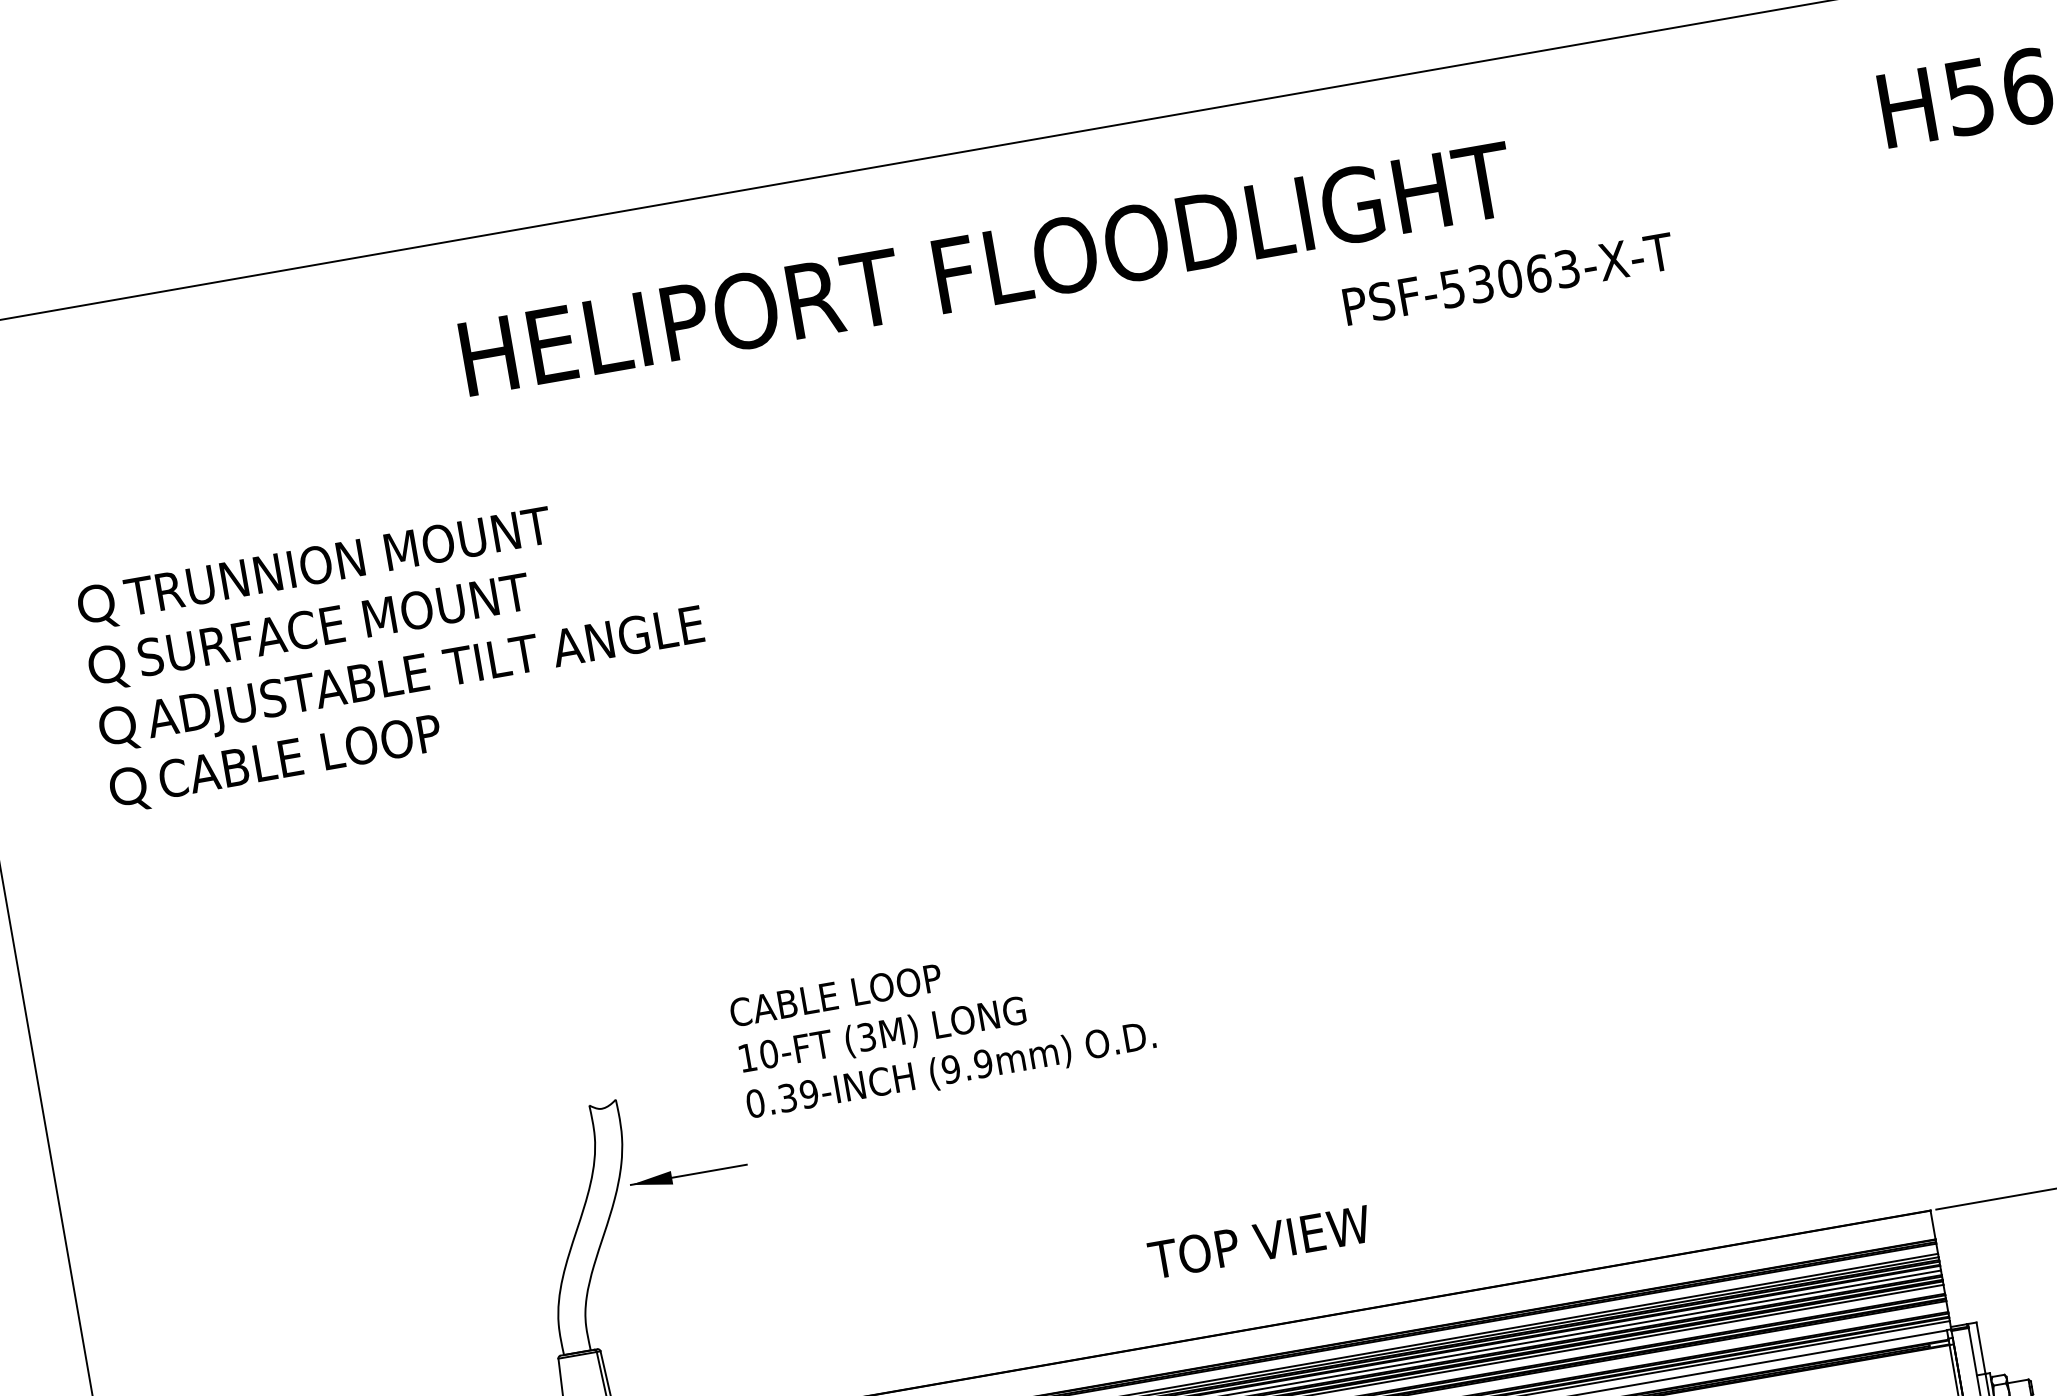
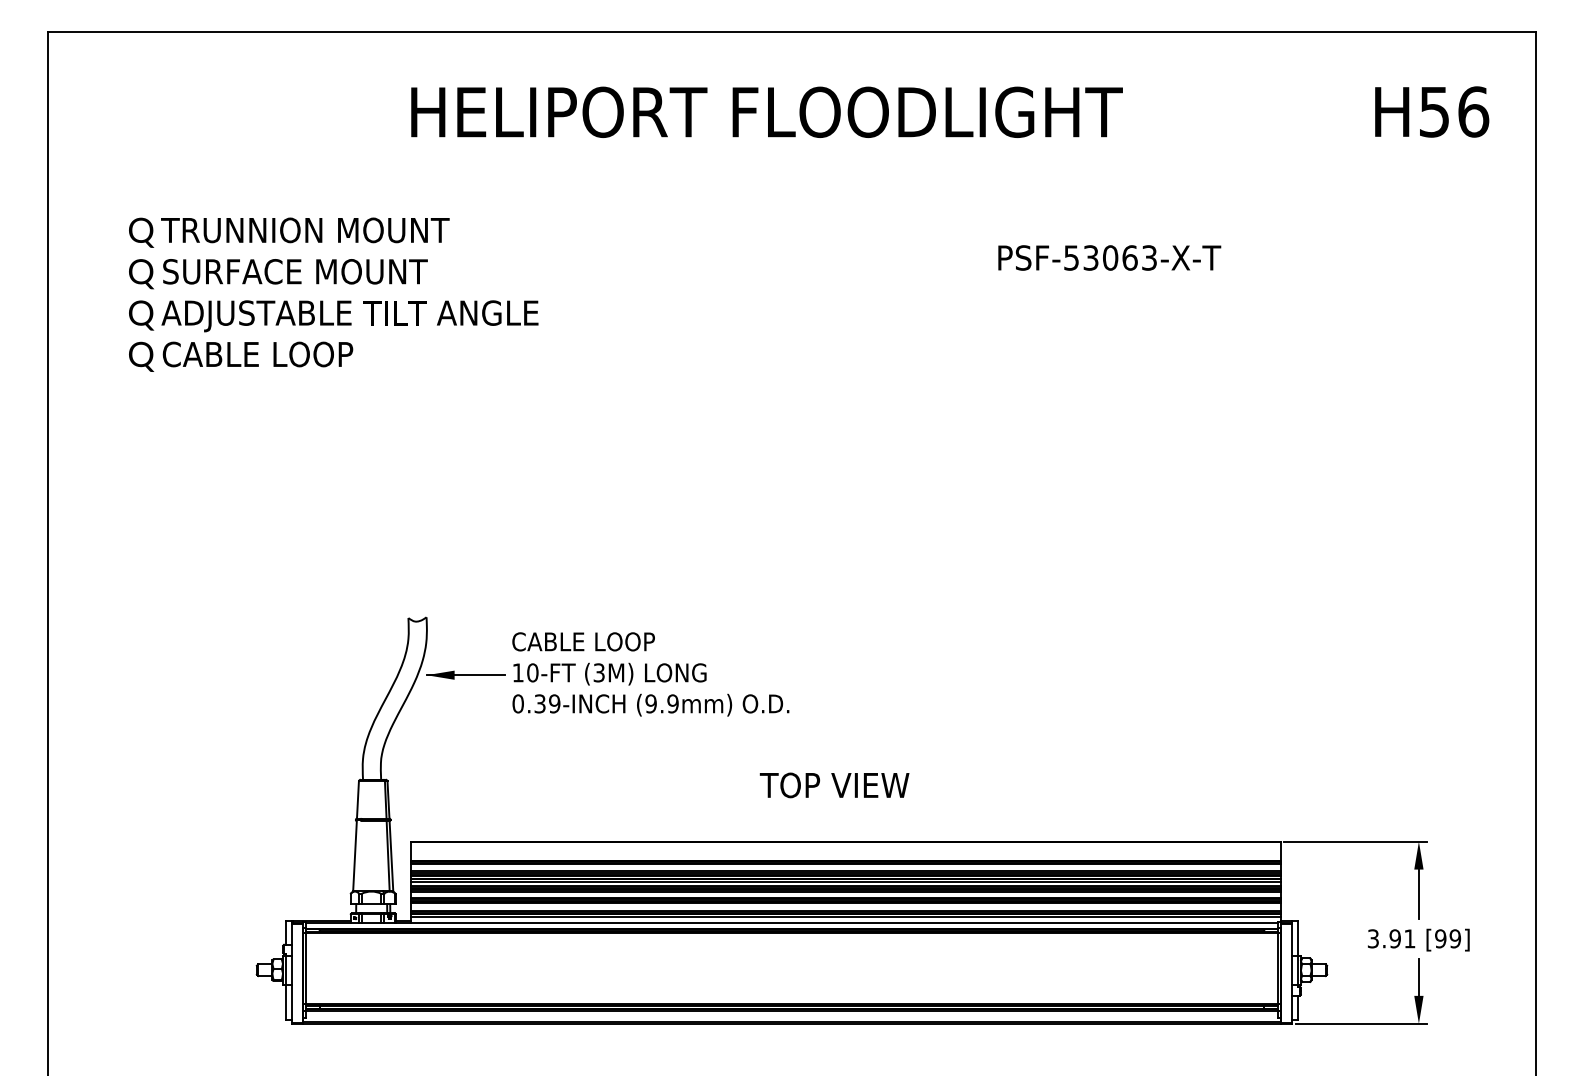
text: (1508, 278) -> (1109, 257), moved
text: (942, 1026) -> (650, 674), moved

